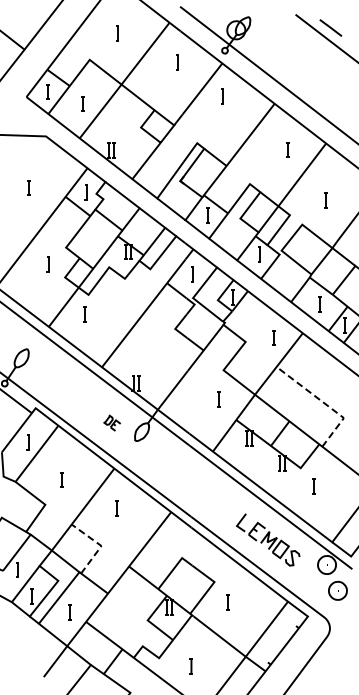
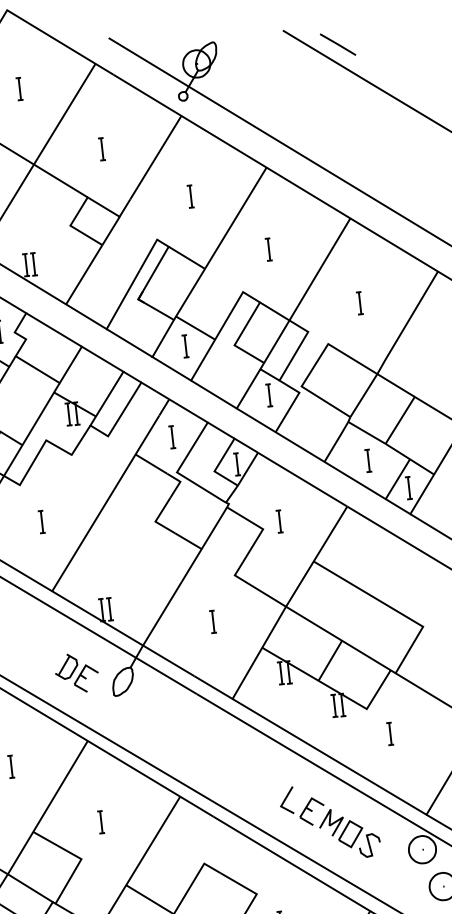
line: (177, 62) -> (101, 149), moved
line: (222, 96) -> (190, 196), moved
line: (287, 149) -> (267, 248), moved
line: (84, 314) -> (40, 521), moved
line: (273, 337) -> (278, 520), moved
line: (218, 399) -> (212, 622), moved
line: (325, 404) -> (393, 609), dashed -> solid
part: (111, 422) -> (75, 672), size x1.67
line: (116, 508) -> (100, 822), moved
line: (101, 546) -> (81, 859), dashed -> solid

